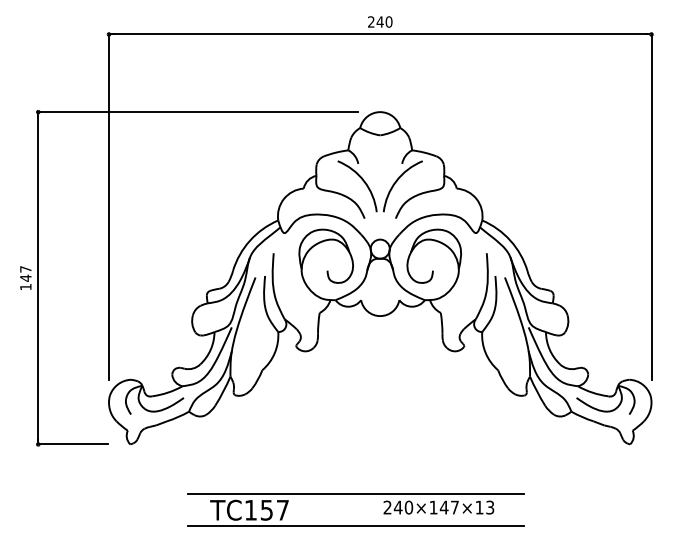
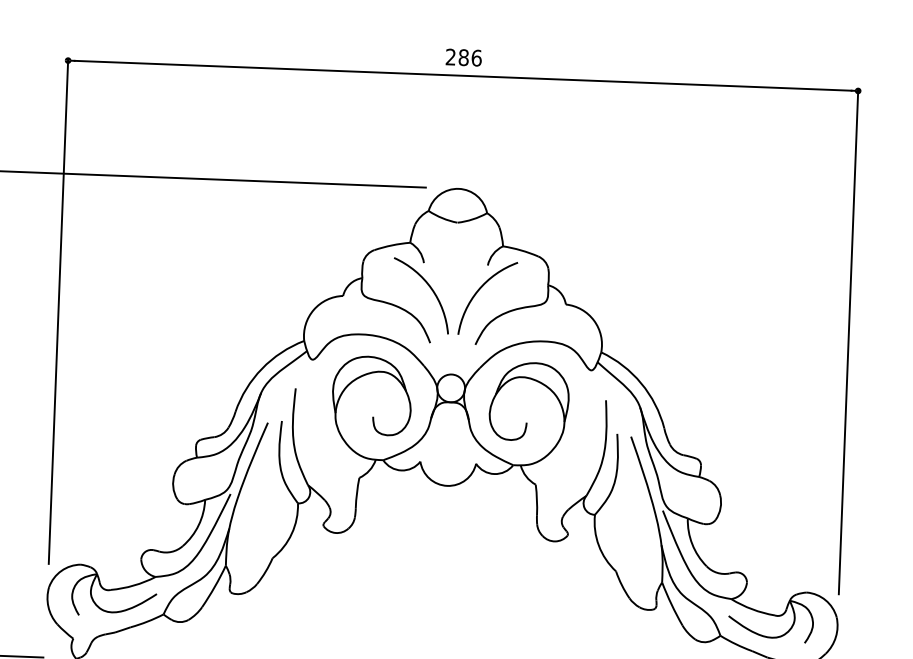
text: (384, 21) -> (470, 57), 240 -> 286

